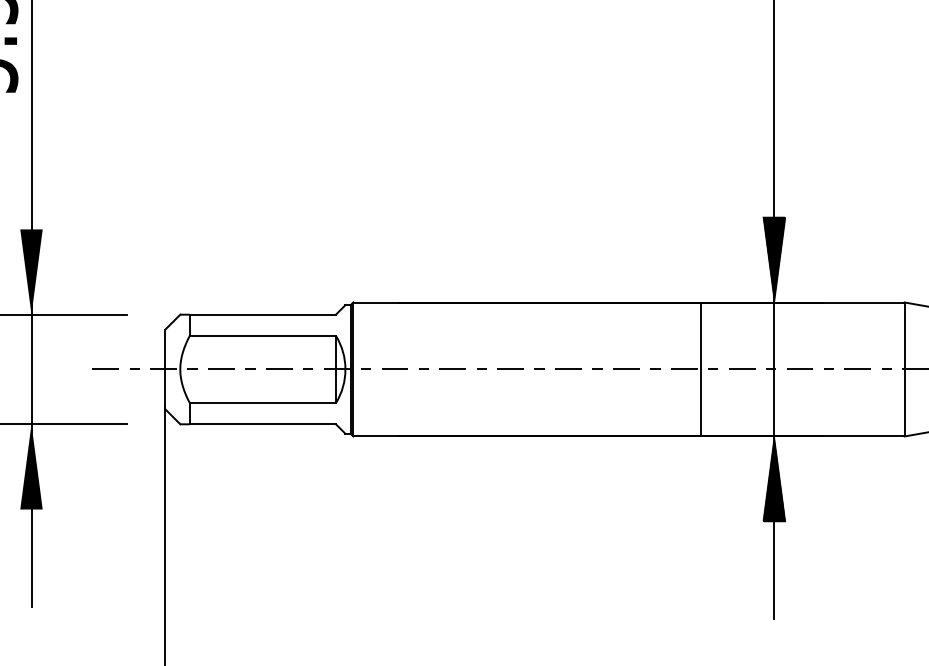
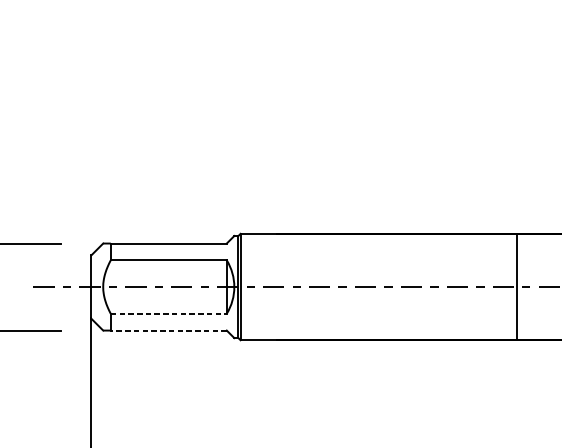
line: (263, 403) -> (169, 314), solid -> dashed
line: (262, 424) -> (168, 330), solid -> dashed

